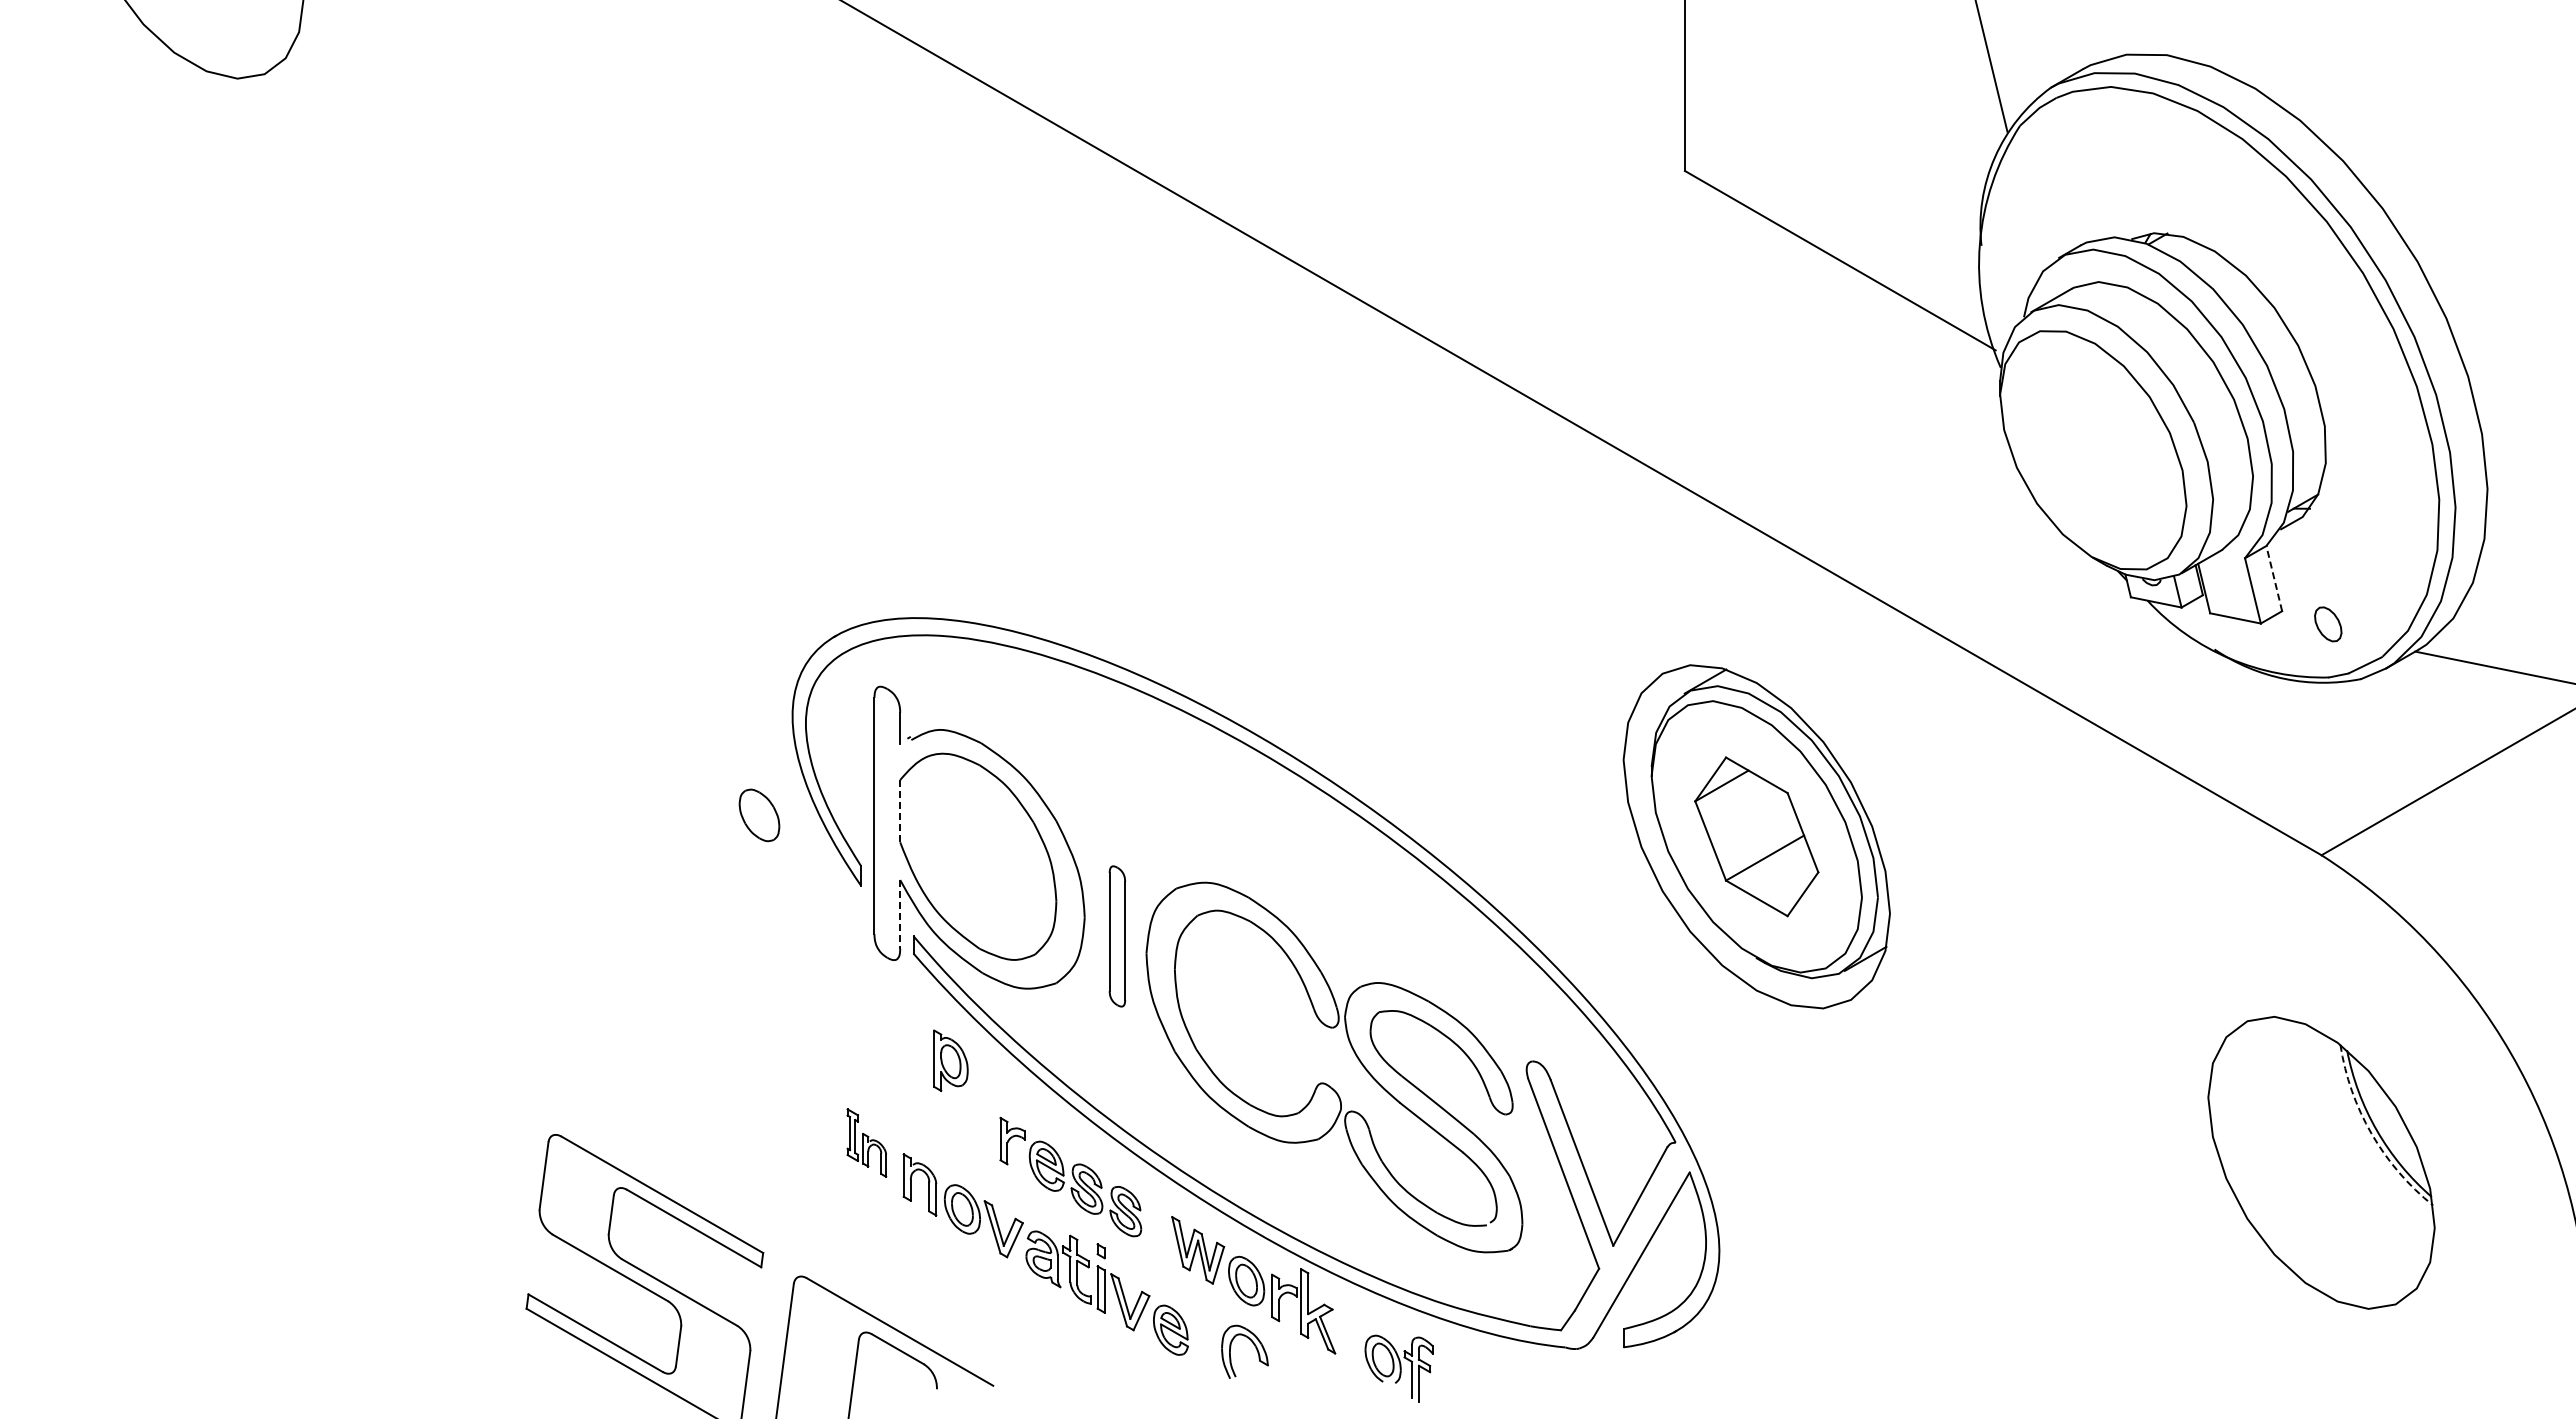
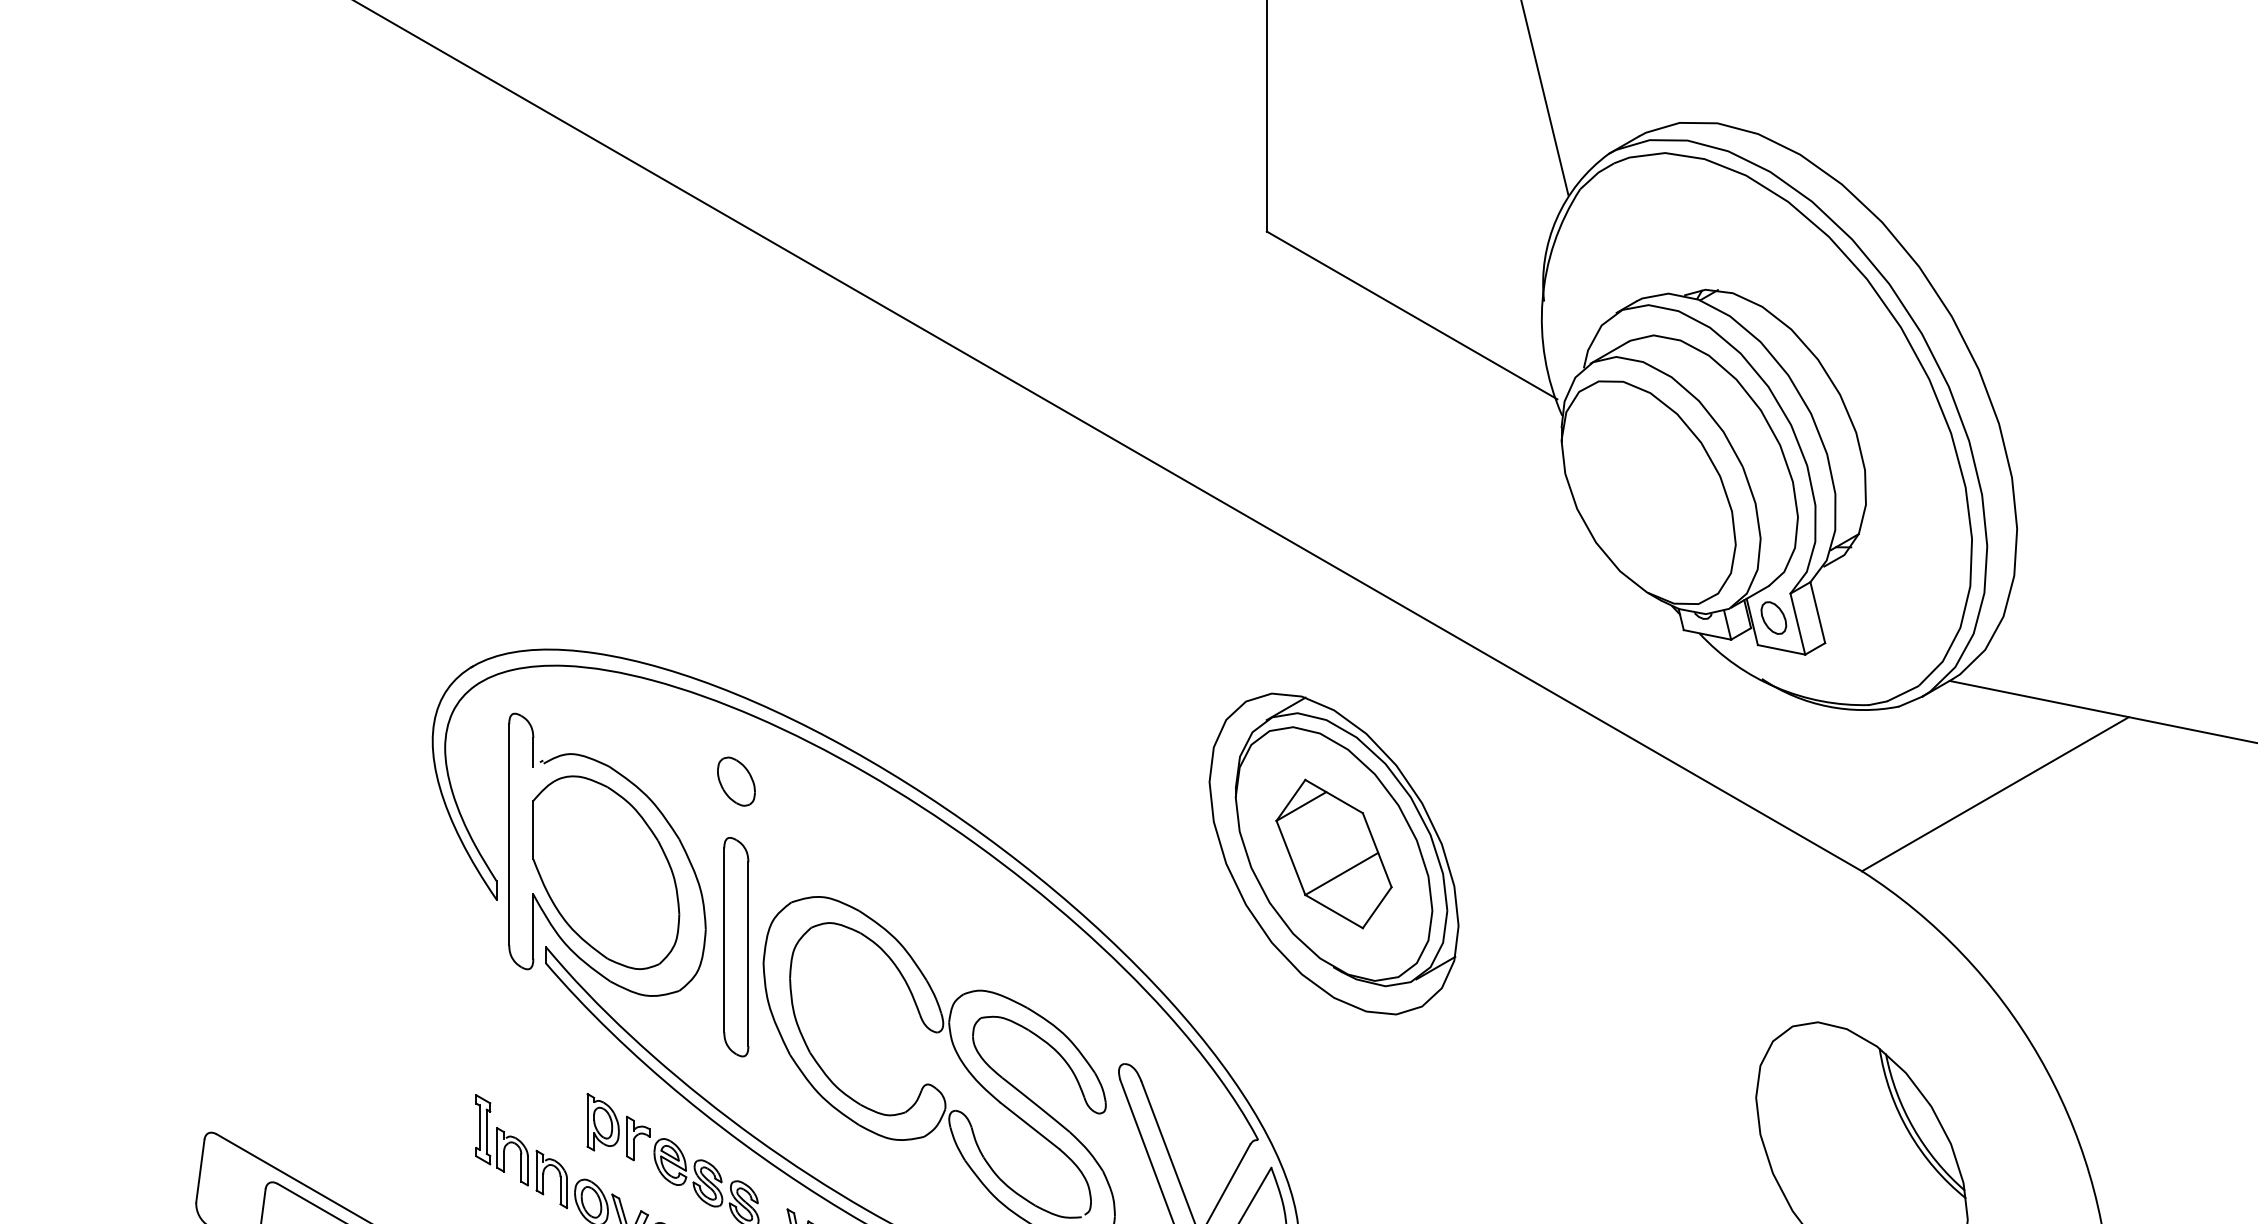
line: (2274, 578) -> (1818, 612), dashed -> solid
part: (2328, 624) -> (1774, 618), moved
line: (900, 811) -> (533, 830), dashed -> solid
part: (759, 815) -> (736, 781), moved
line: (900, 914) -> (533, 926), dashed -> solid
part: (1117, 936) -> (736, 947), size x1.67
part: (950, 1060) -> (602, 1122), moved
arc: (2371, 1133) -> (1908, 1131), dashed -> solid
part: (866, 1142) -> (501, 1139), size x1.43

